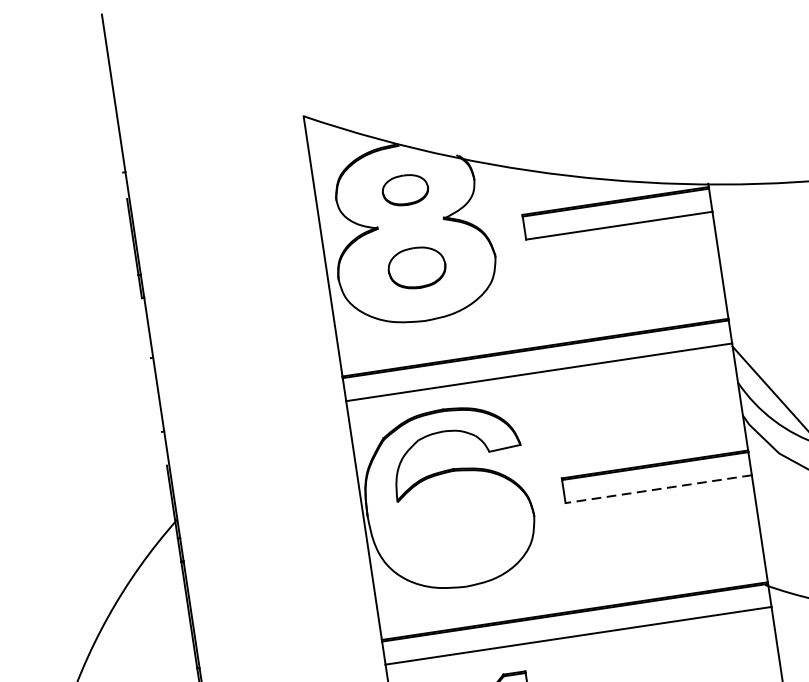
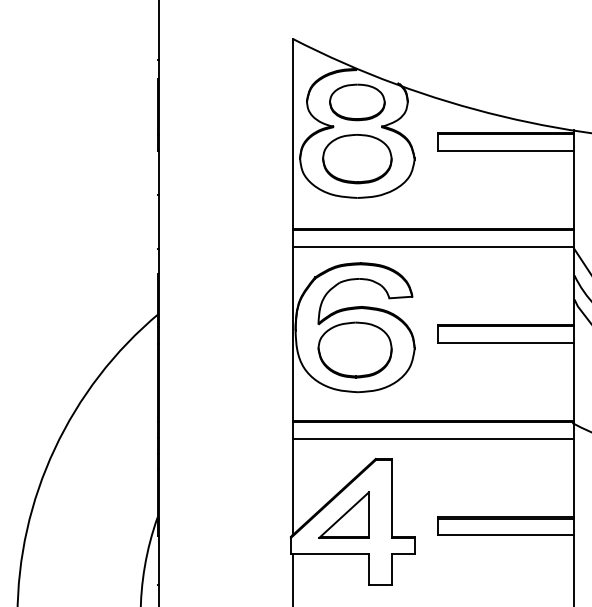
part: (405, 190) -> (357, 102), size x1.67
part: (417, 268) -> (357, 159), size x1.67
line: (657, 489) -> (505, 343), dashed -> solid
part: (452, 529) -> (354, 349), added

